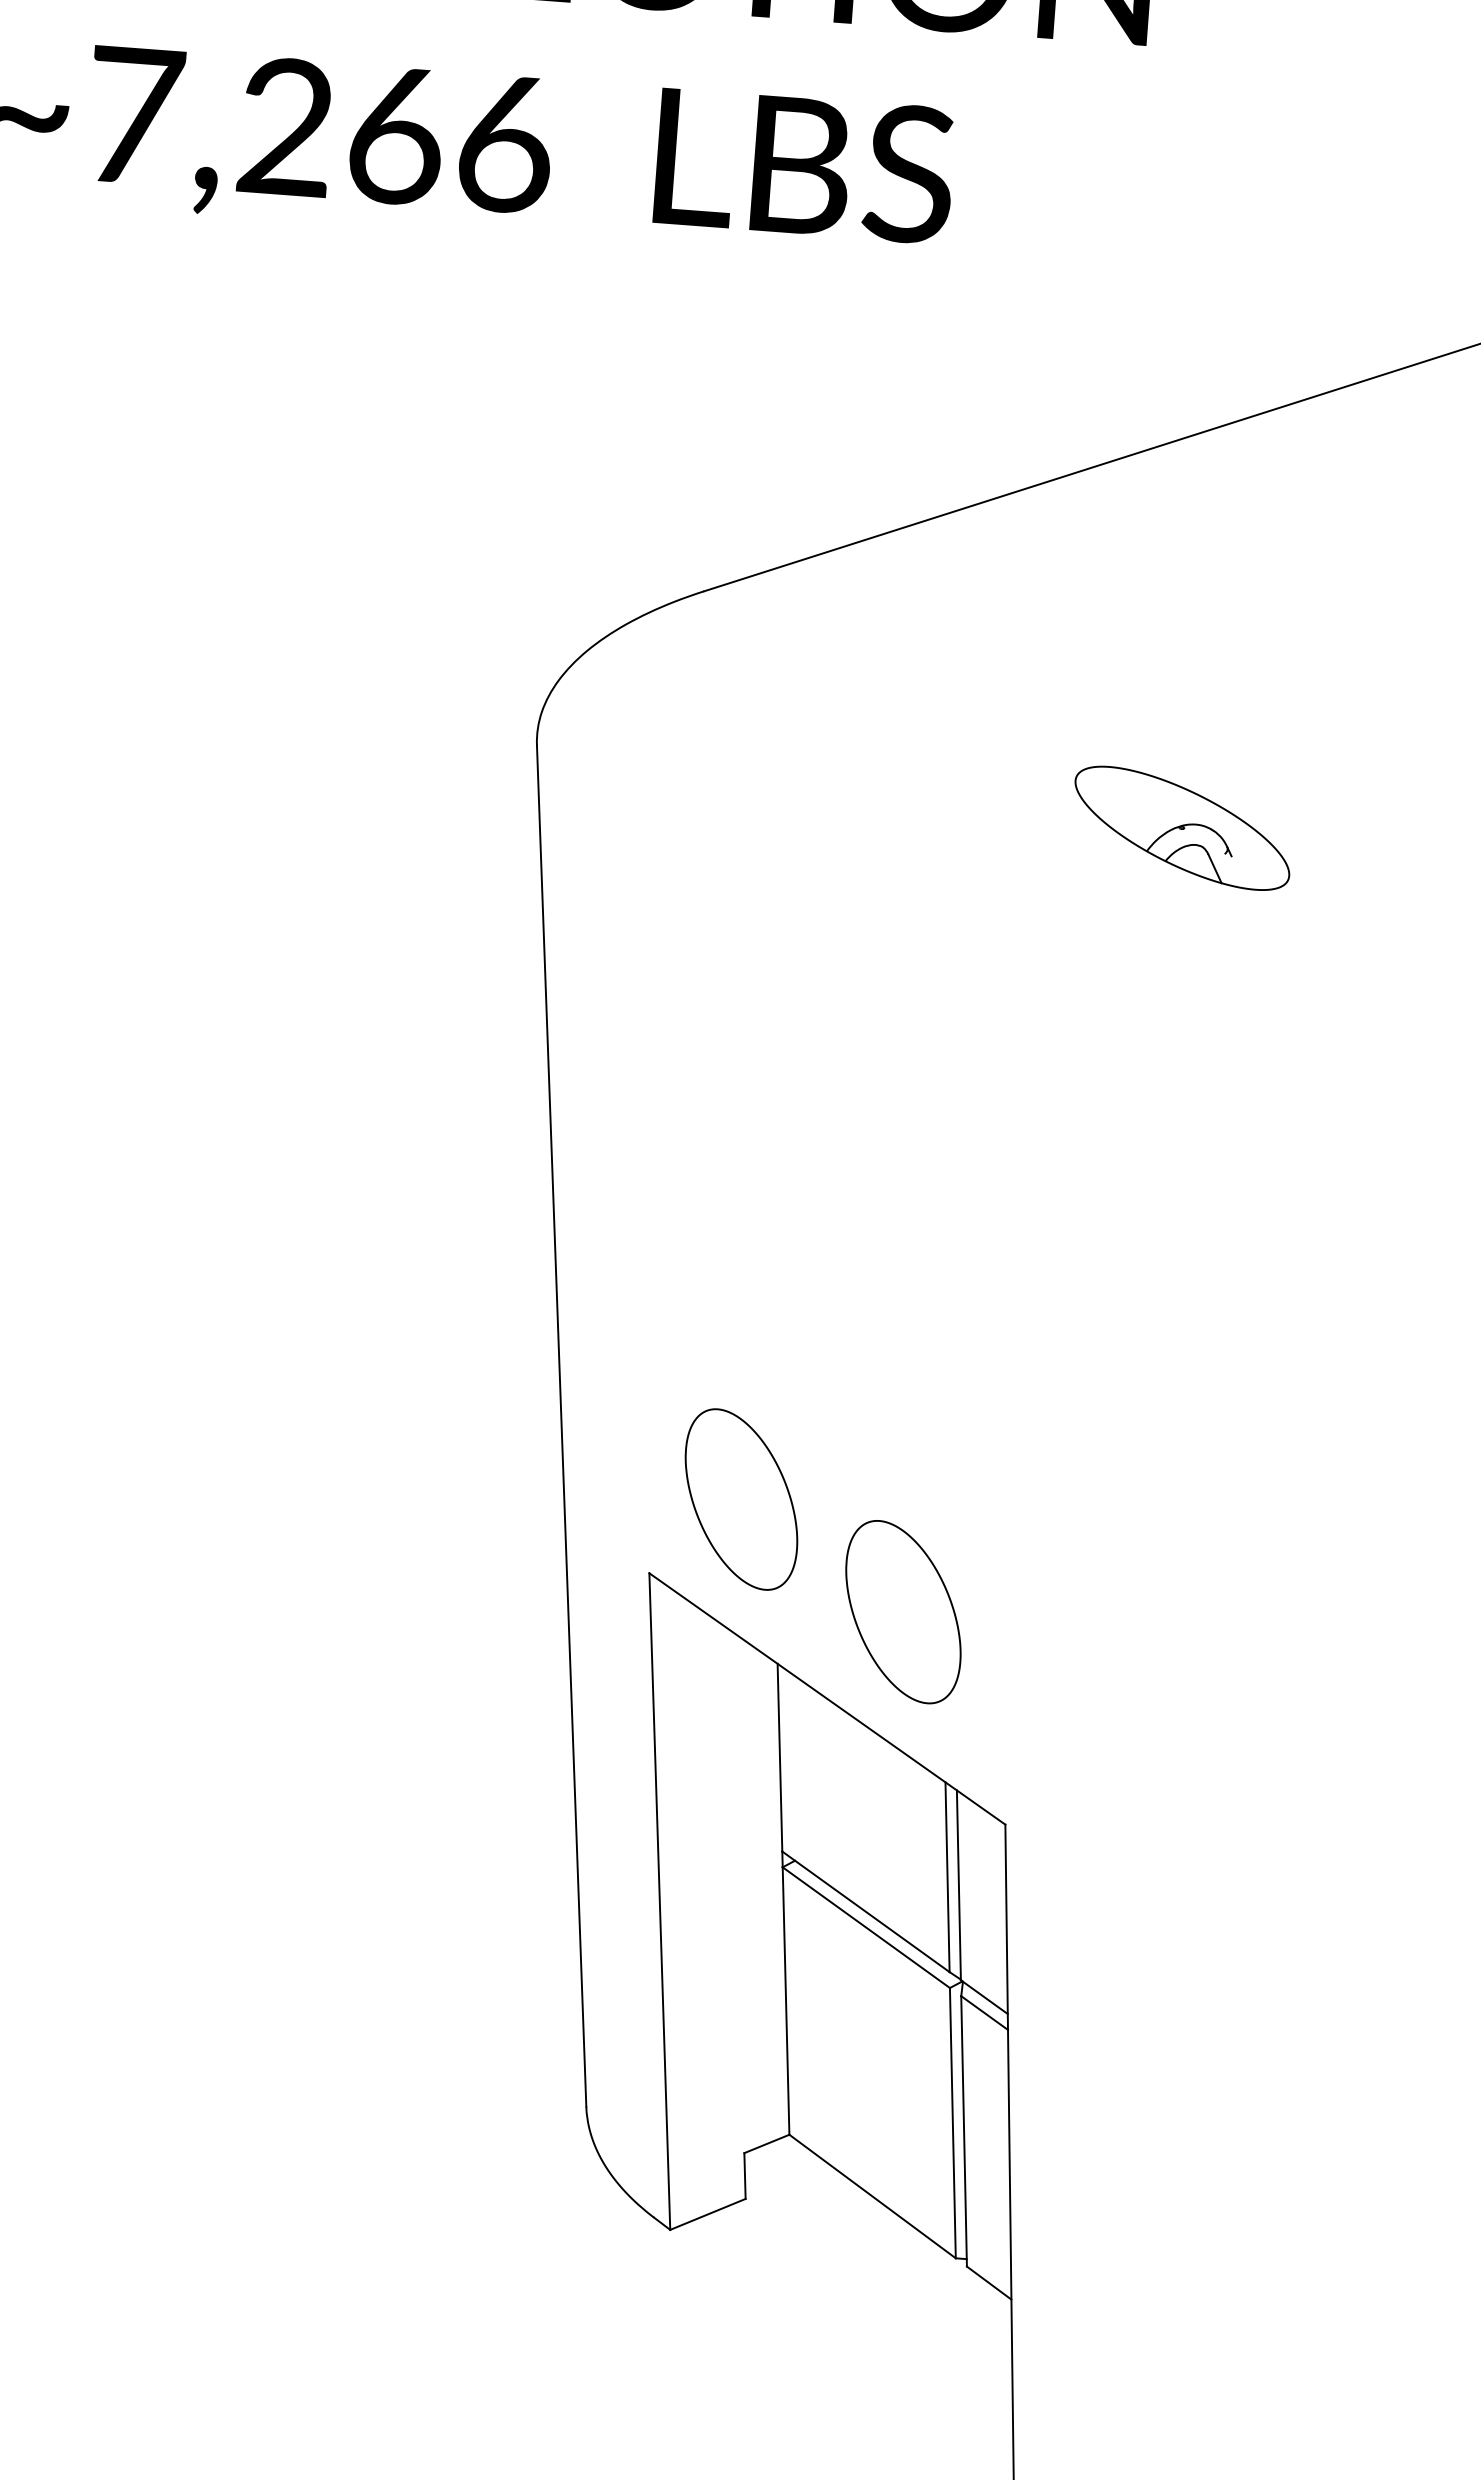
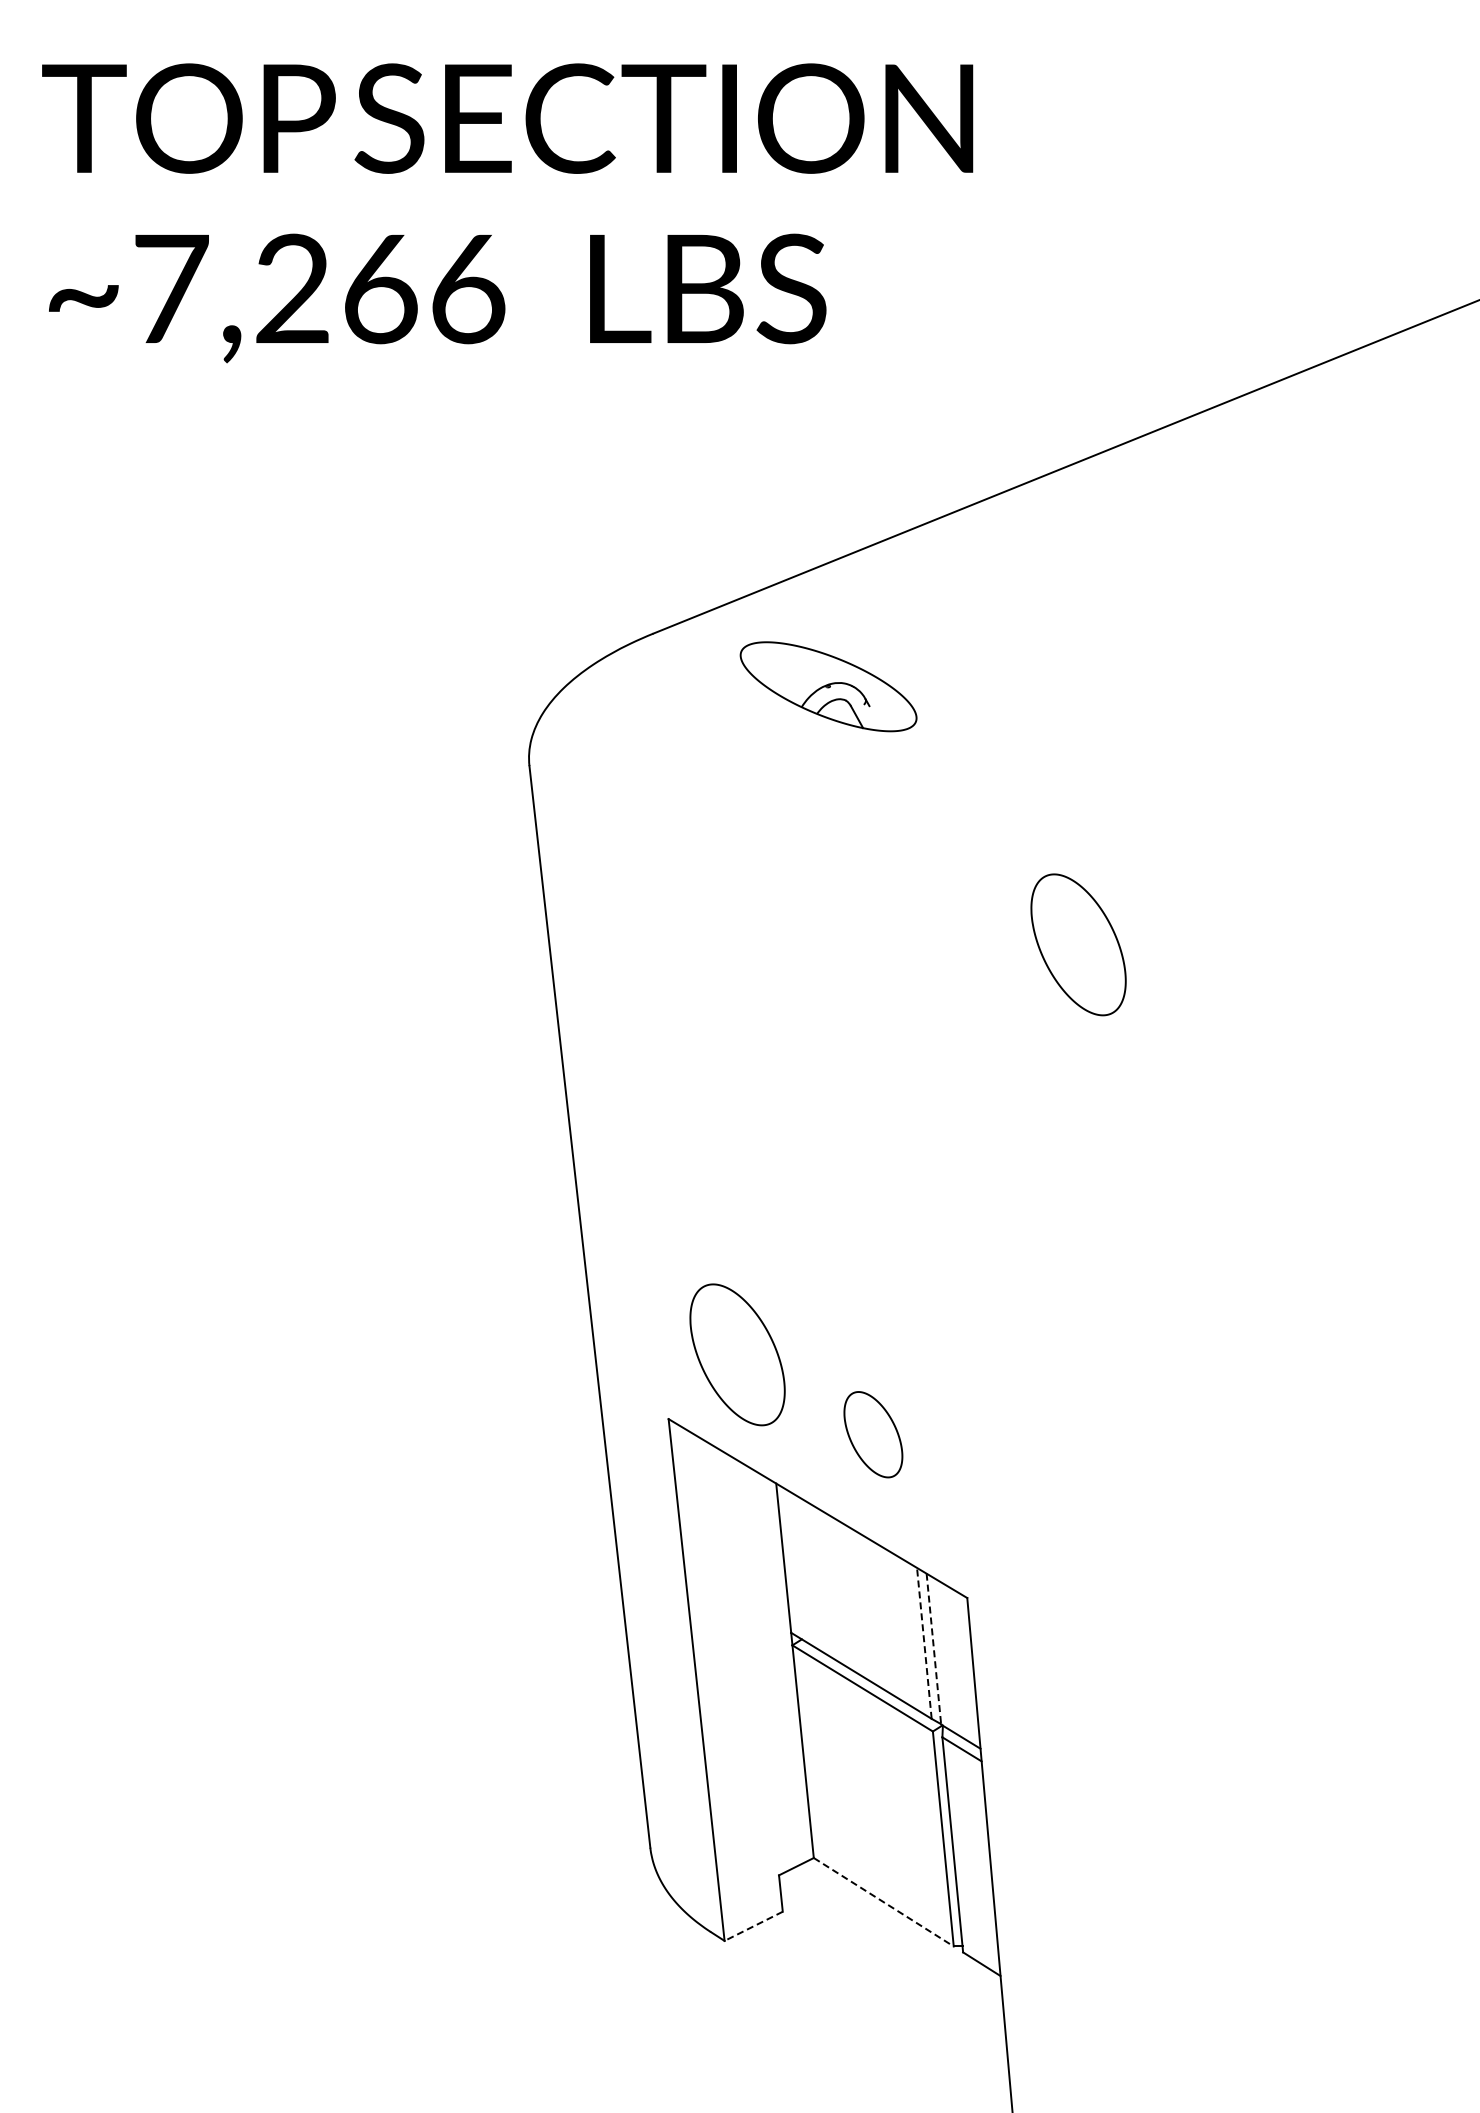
part: (1182, 827) -> (828, 686), moved
part: (1205, 1019) -> (1078, 944), added
part: (903, 1611) -> (873, 1434), size x0.6
line: (947, 1877) -> (924, 1643), solid -> dashed
line: (958, 1885) -> (933, 1649), solid -> dashed
line: (872, 2196) -> (883, 1902), solid -> dashed
line: (707, 2214) -> (753, 1926), solid -> dashed

